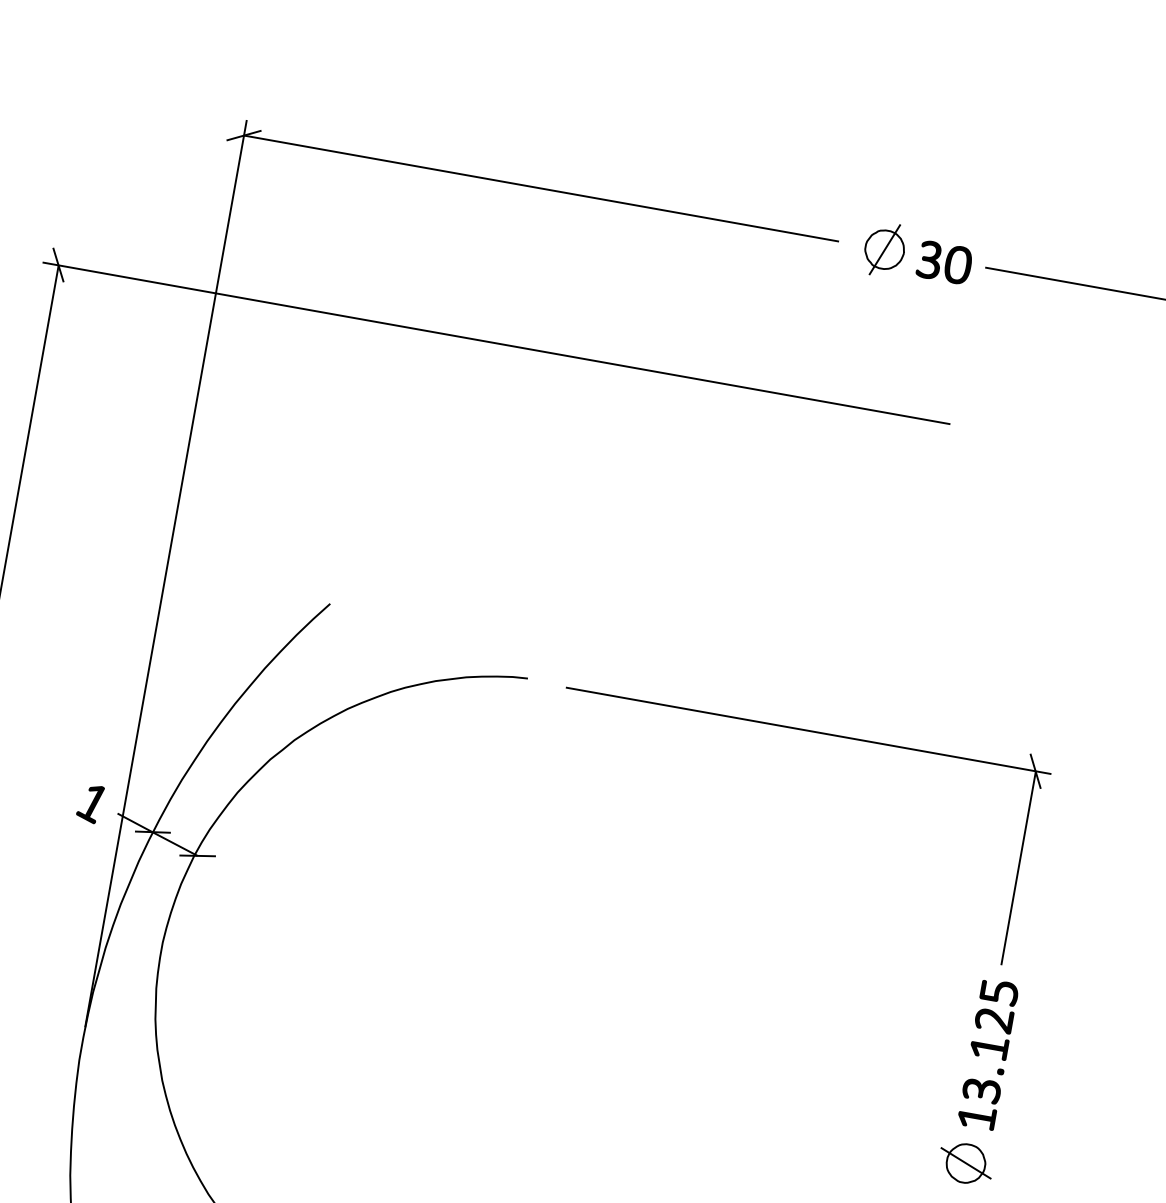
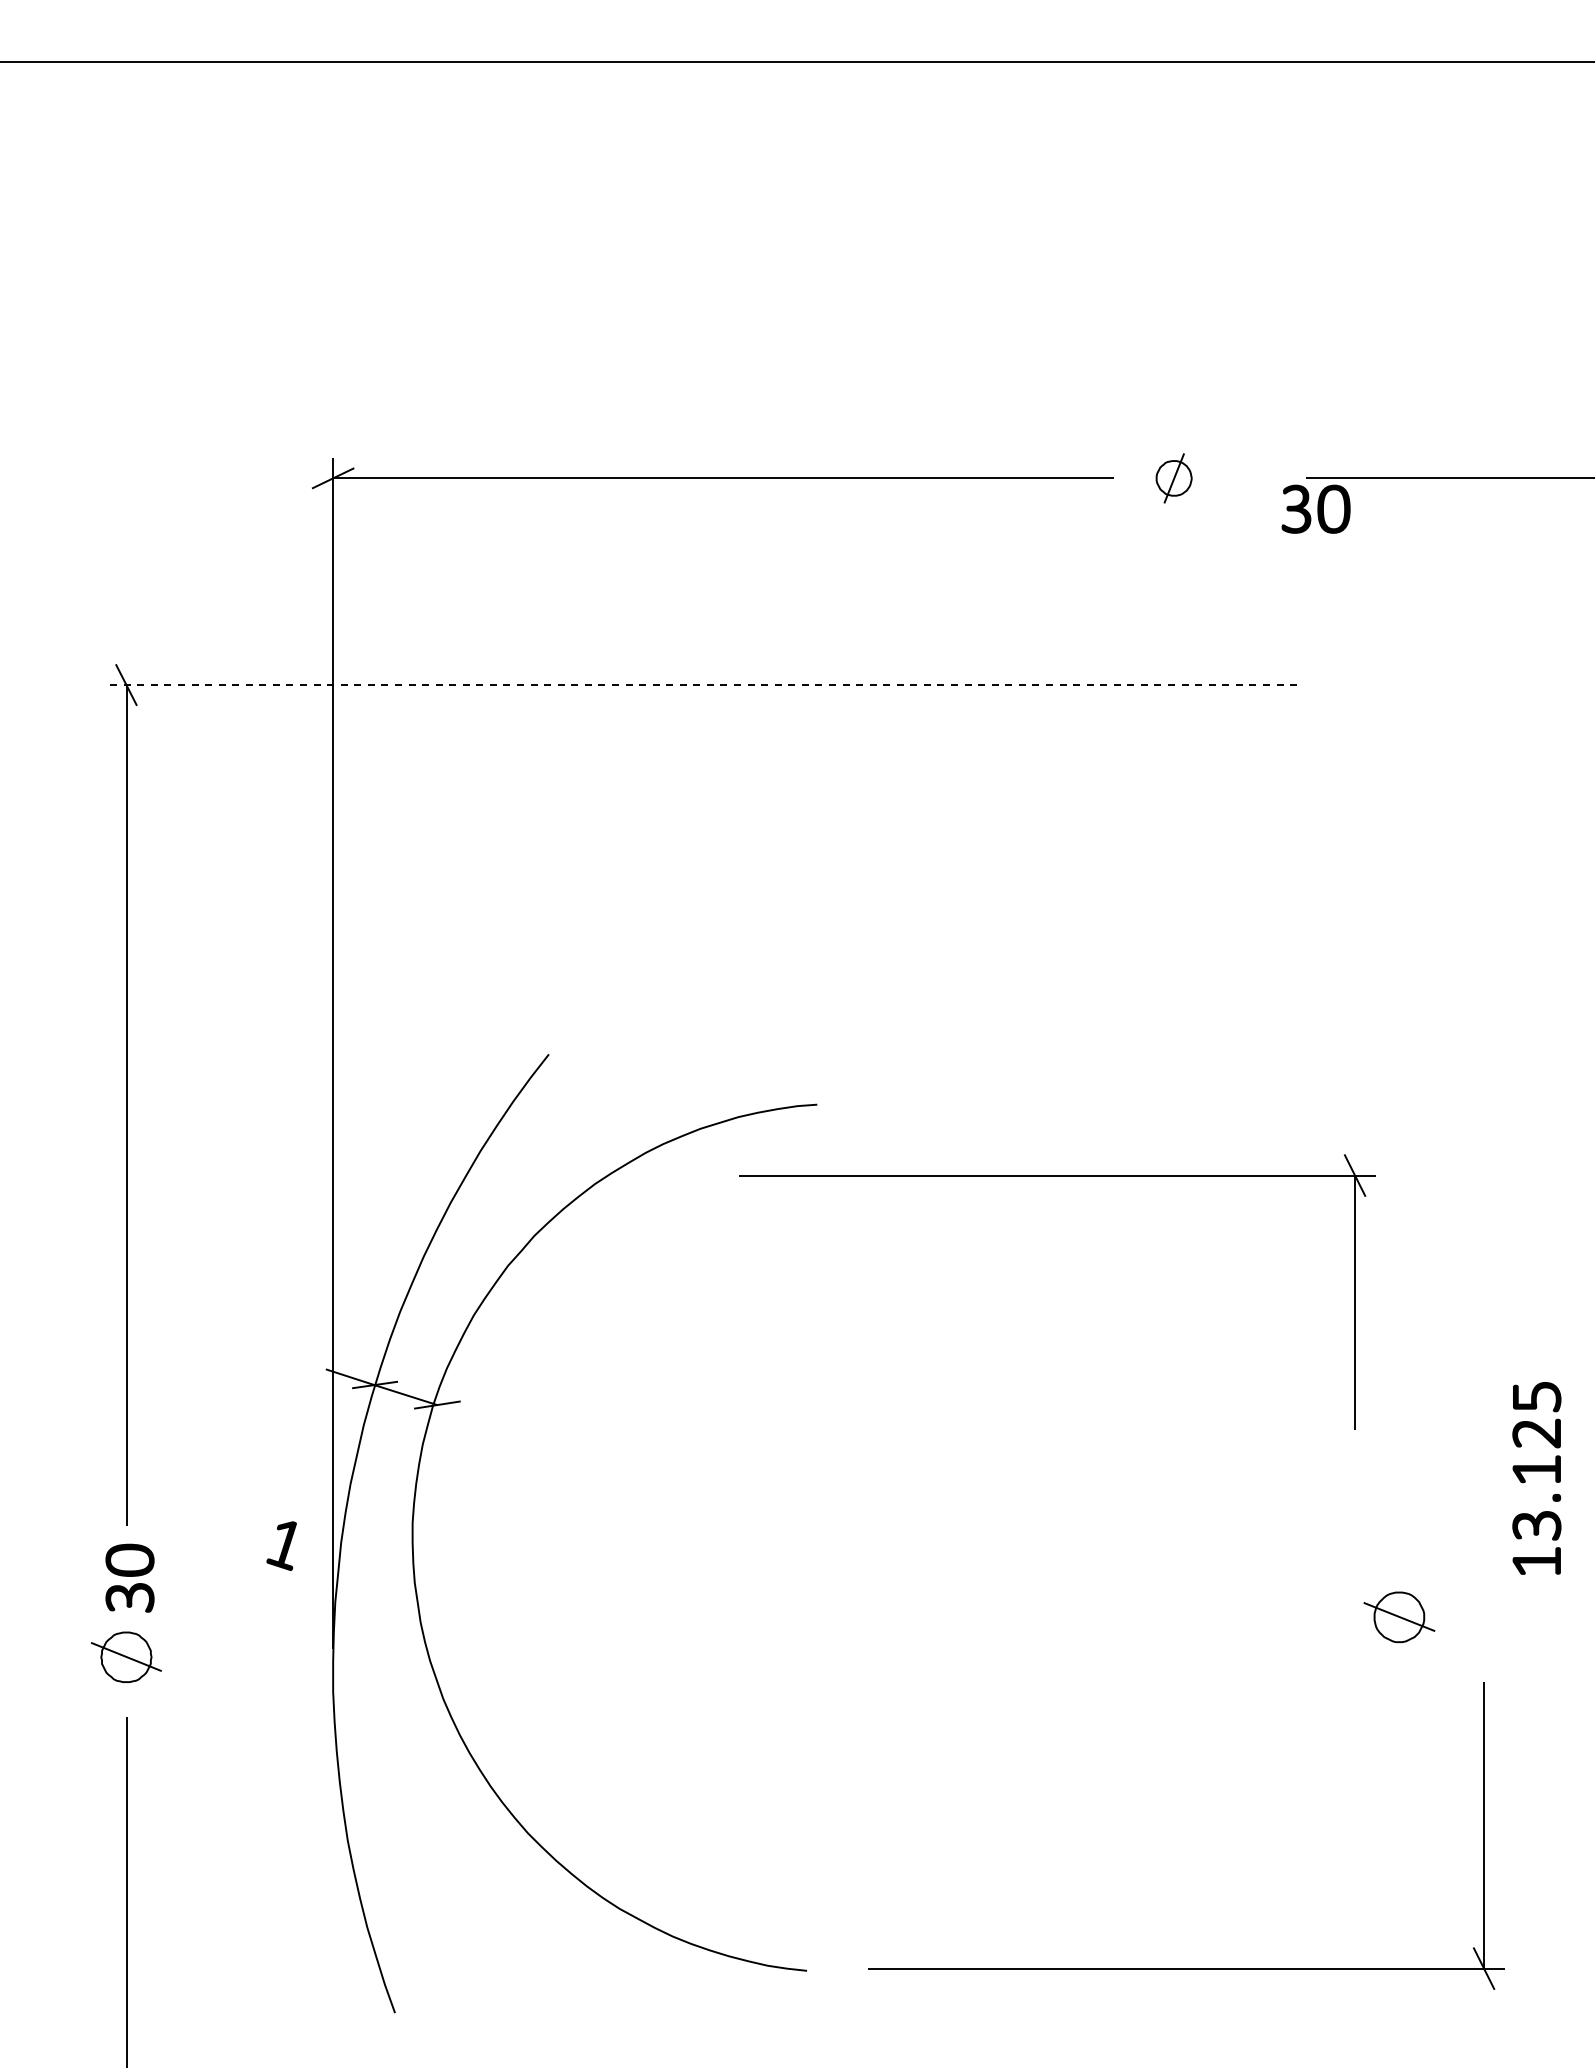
part: (885, 249) -> (1174, 478), size x0.7
part: (944, 262) -> (1315, 508), moved
line: (496, 343) -> (701, 685), solid -> dashed
part: (808, 731) -> (1057, 1176), moved
part: (90, 803) -> (281, 1545), moved
part: (988, 1049) -> (1536, 1471), moved
part: (966, 1163) -> (1399, 1617), moved

